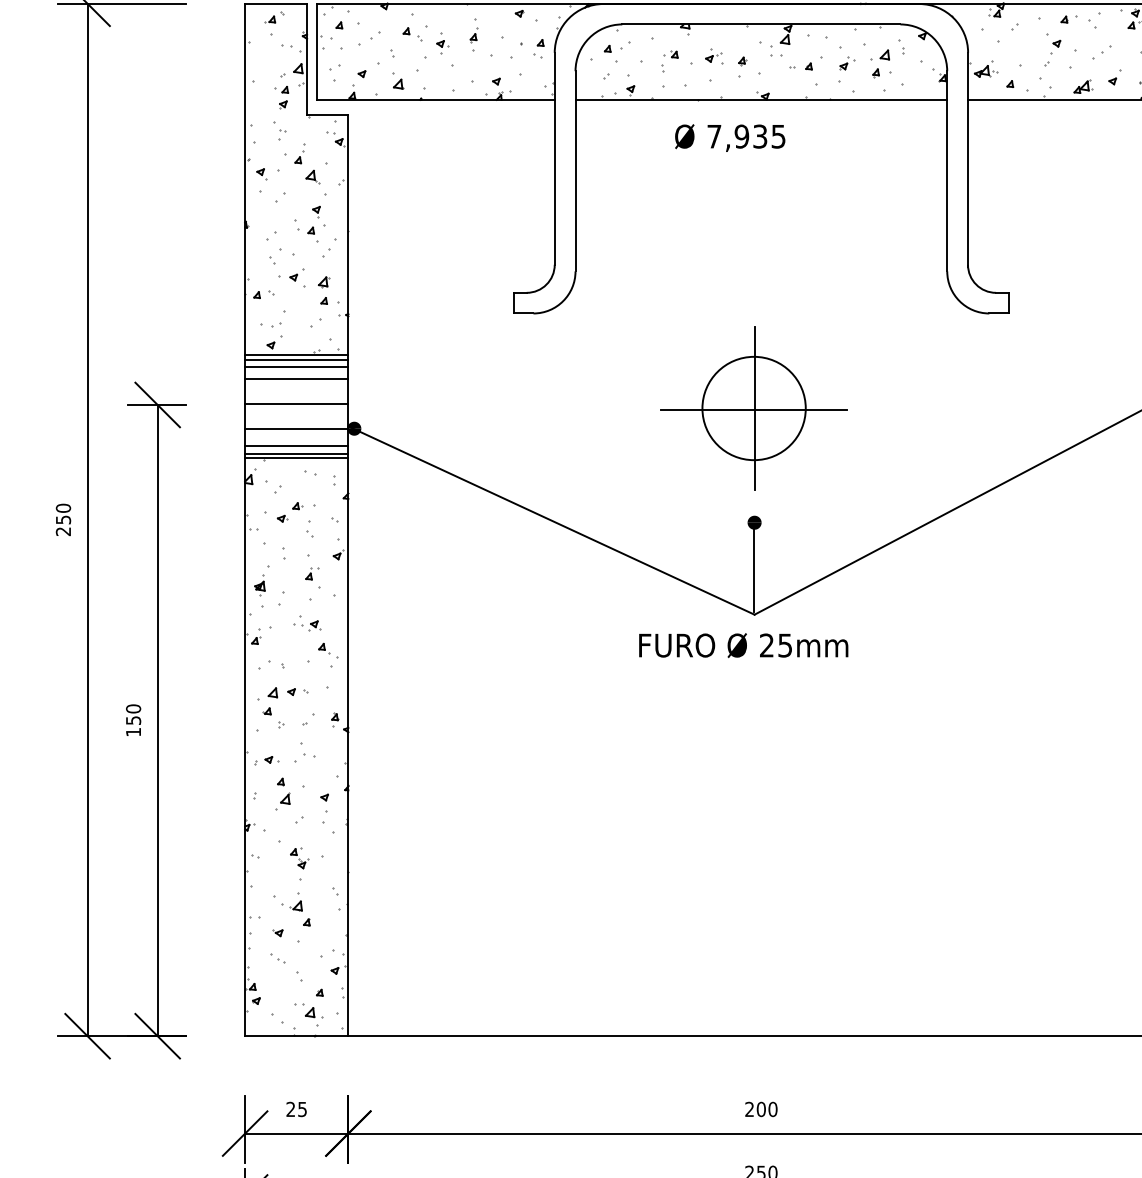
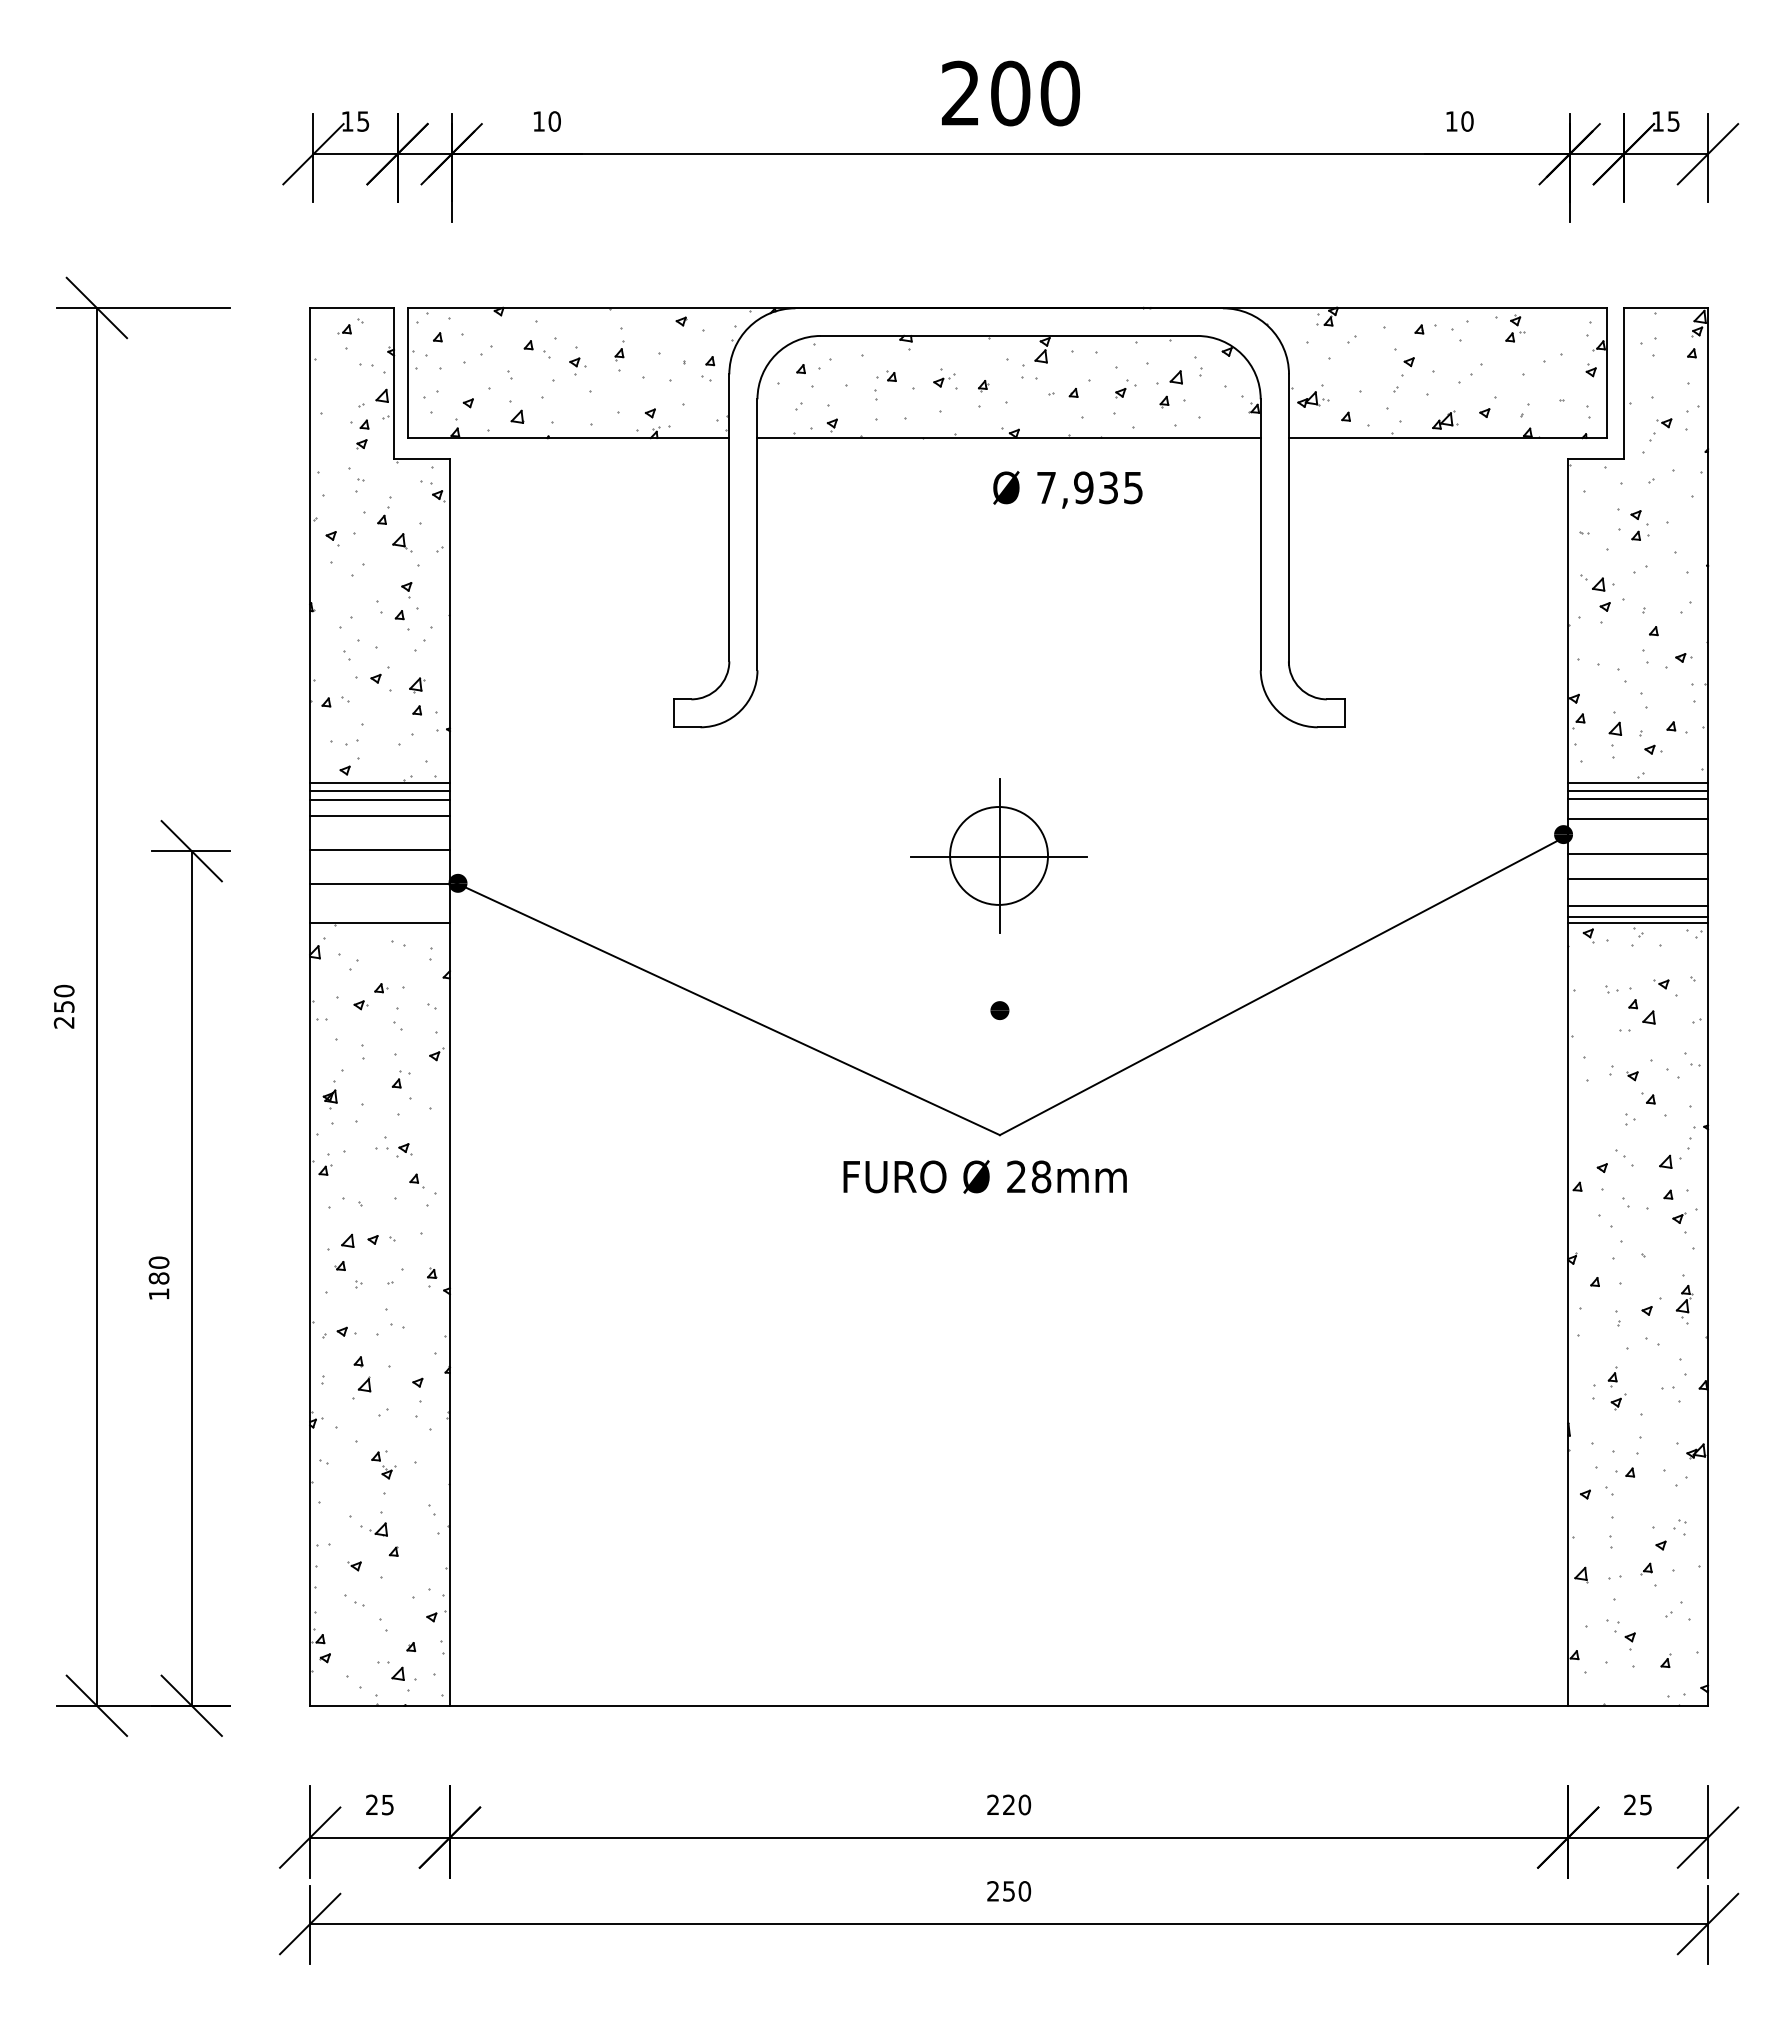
text: (729, 137) -> (1067, 489), moved
part: (753, 408) -> (998, 855), size x0.7
line: (296, 445) -> (379, 906), removed
line: (296, 453) -> (379, 916), removed
line: (754, 567) -> (999, 1071), removed
text: (785, 645) -> (1041, 1176), 25mm -> 28mm
text: (133, 720) -> (158, 1278), 150 -> 180
text: (760, 1109) -> (1008, 1804), 200 -> 220

